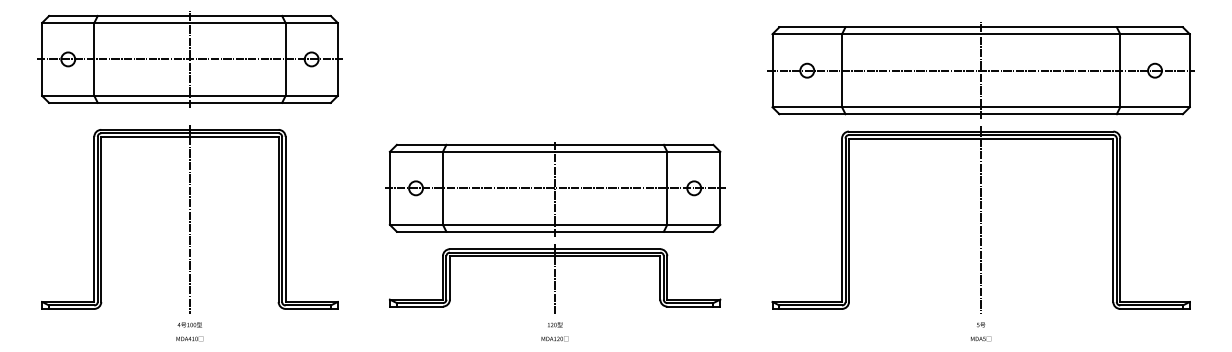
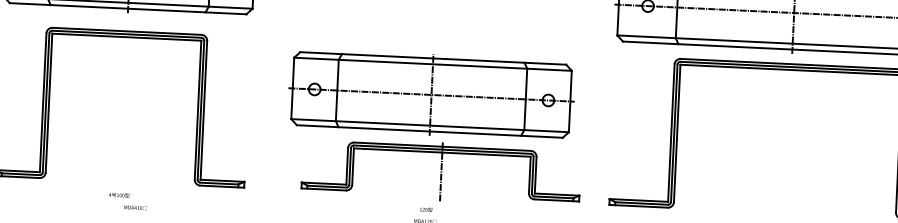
line: (189, 219) -> (123, 106), removed
line: (981, 220) -> (788, 138), removed
part: (555, 278) -> (441, 171), moved
text: (189, 338) -> (135, 207), moved

